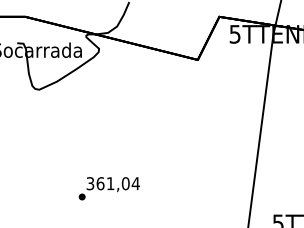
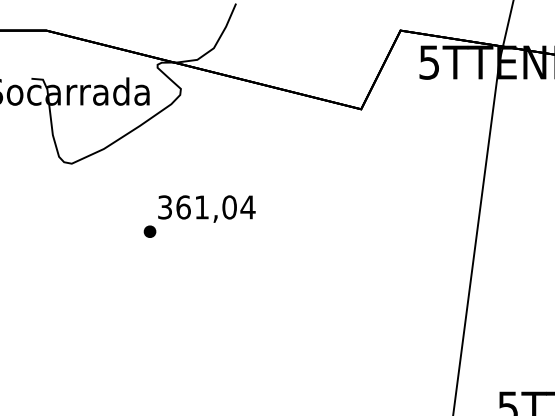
text: (108, 188) -> (198, 216), moved

